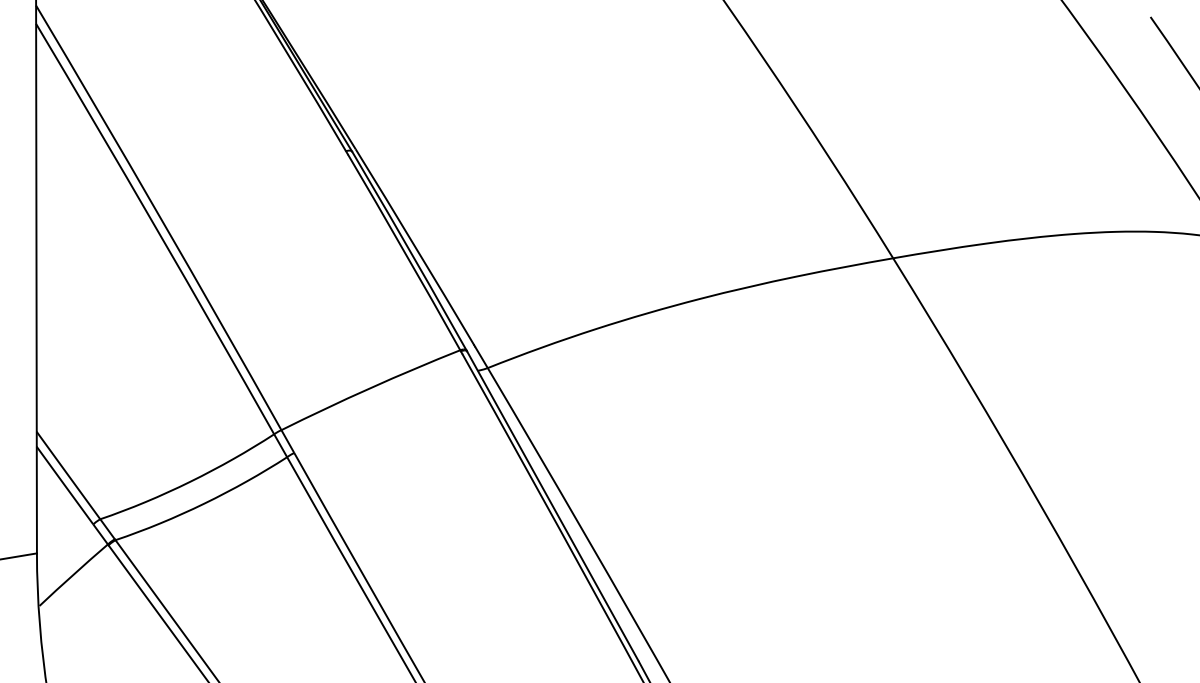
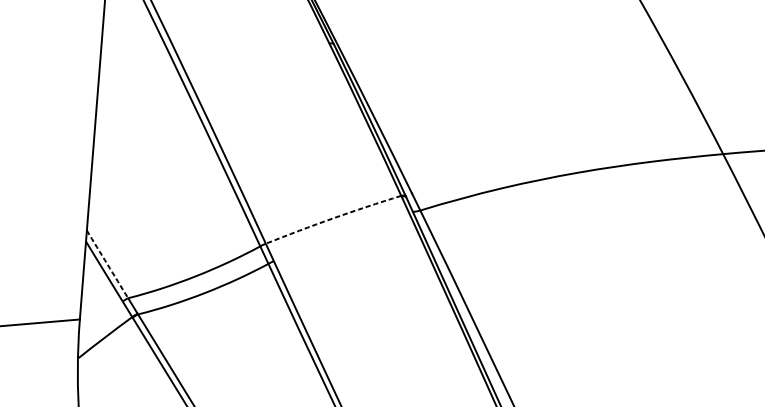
arc: (370, 388) -> (333, 218), solid -> dashed
arc: (68, 475) -> (107, 264), solid -> dashed

